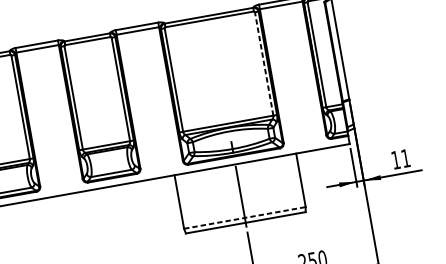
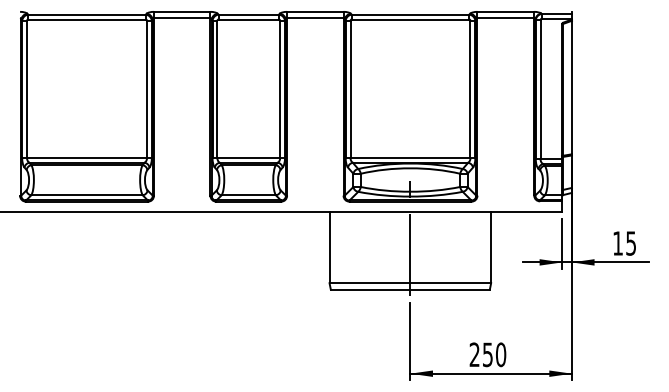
line: (264, 64) -> (470, 89), dashed -> solid
text: (405, 158) -> (630, 243), 11 -> 15
line: (245, 218) -> (410, 283), dashed -> solid

